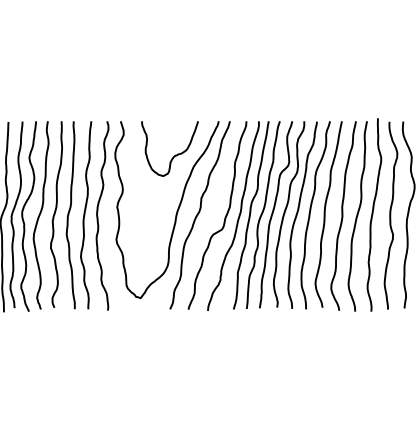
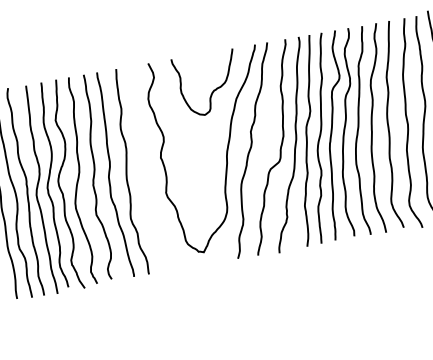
curve: (98, 216) -> (142, 171), removed

